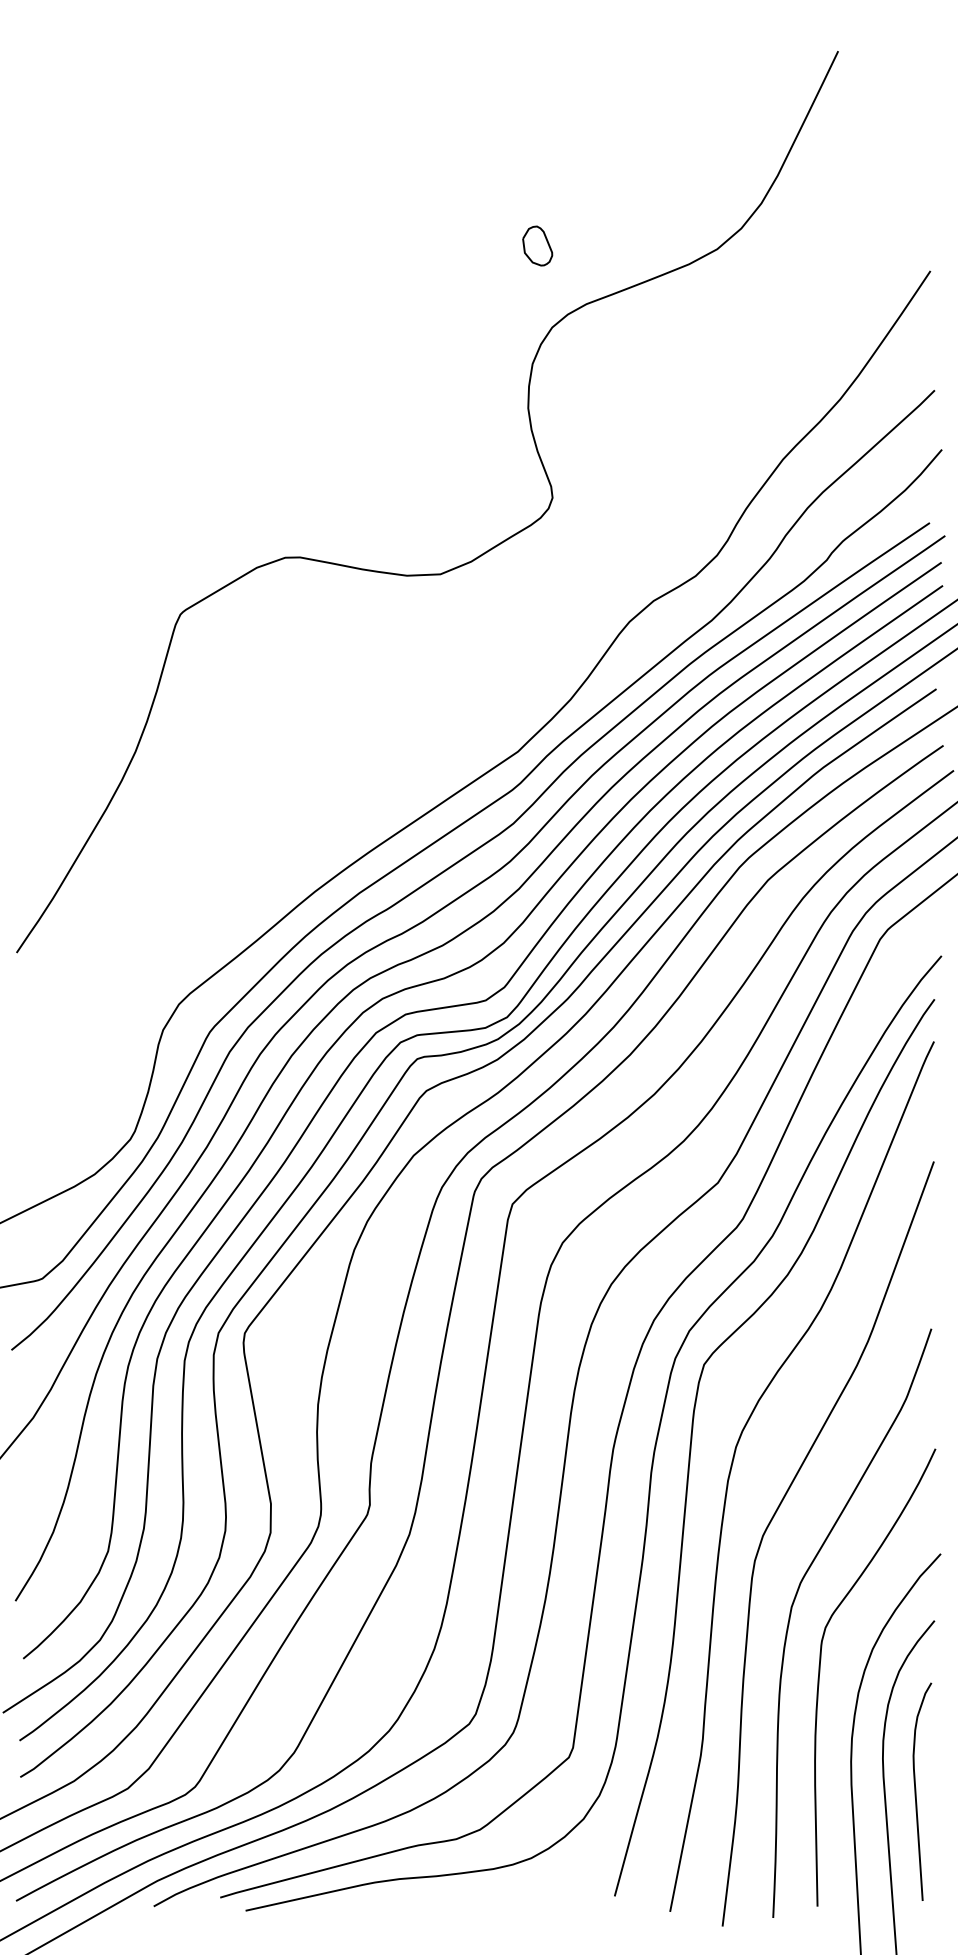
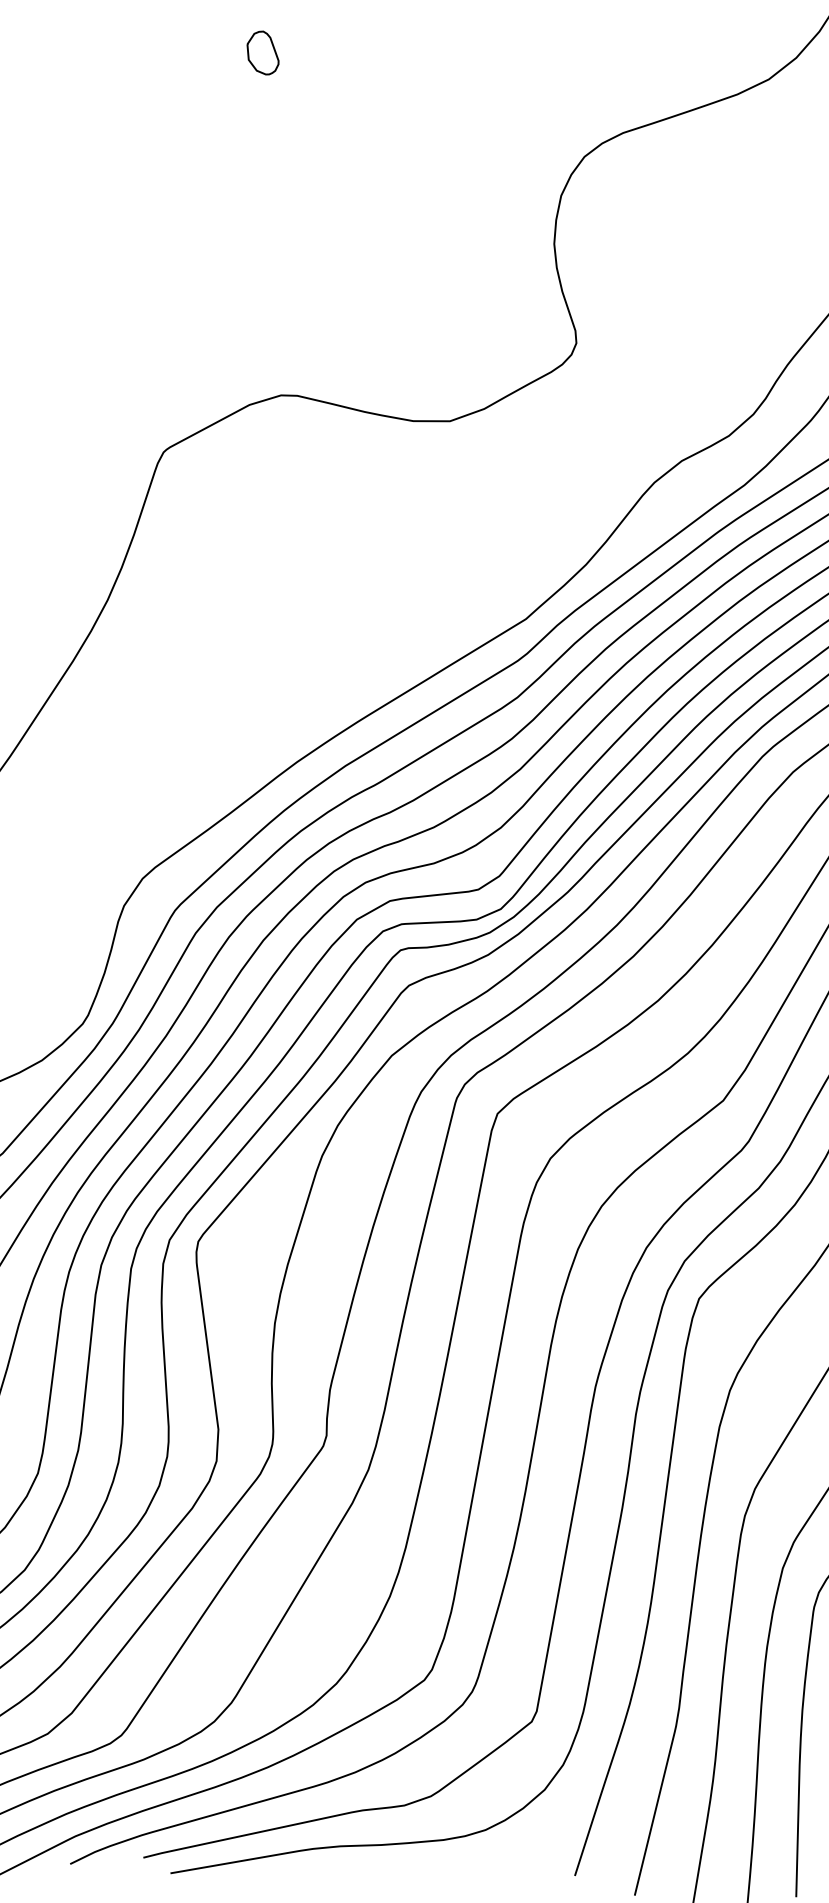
part: (537, 245) -> (262, 52), moved

